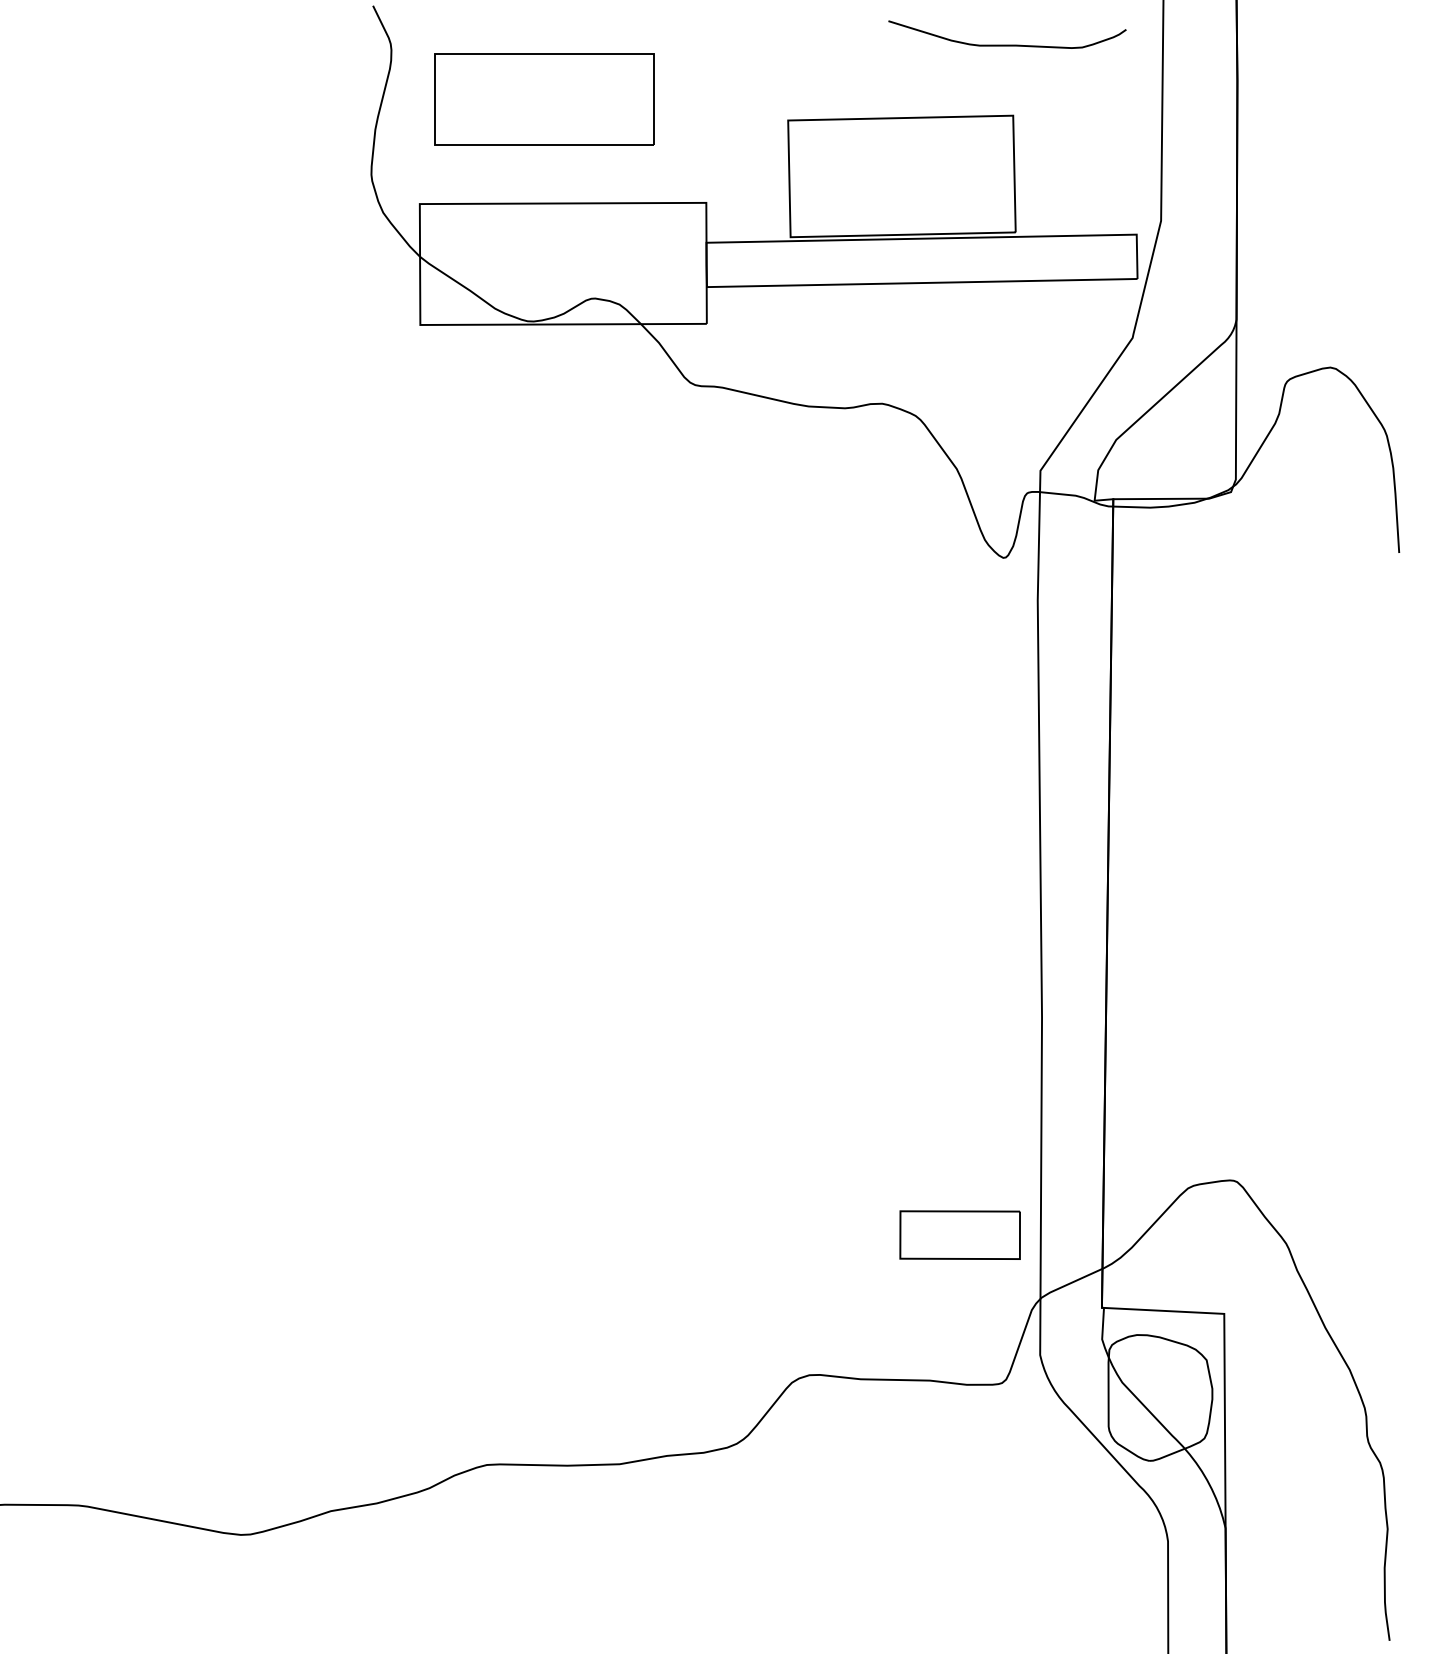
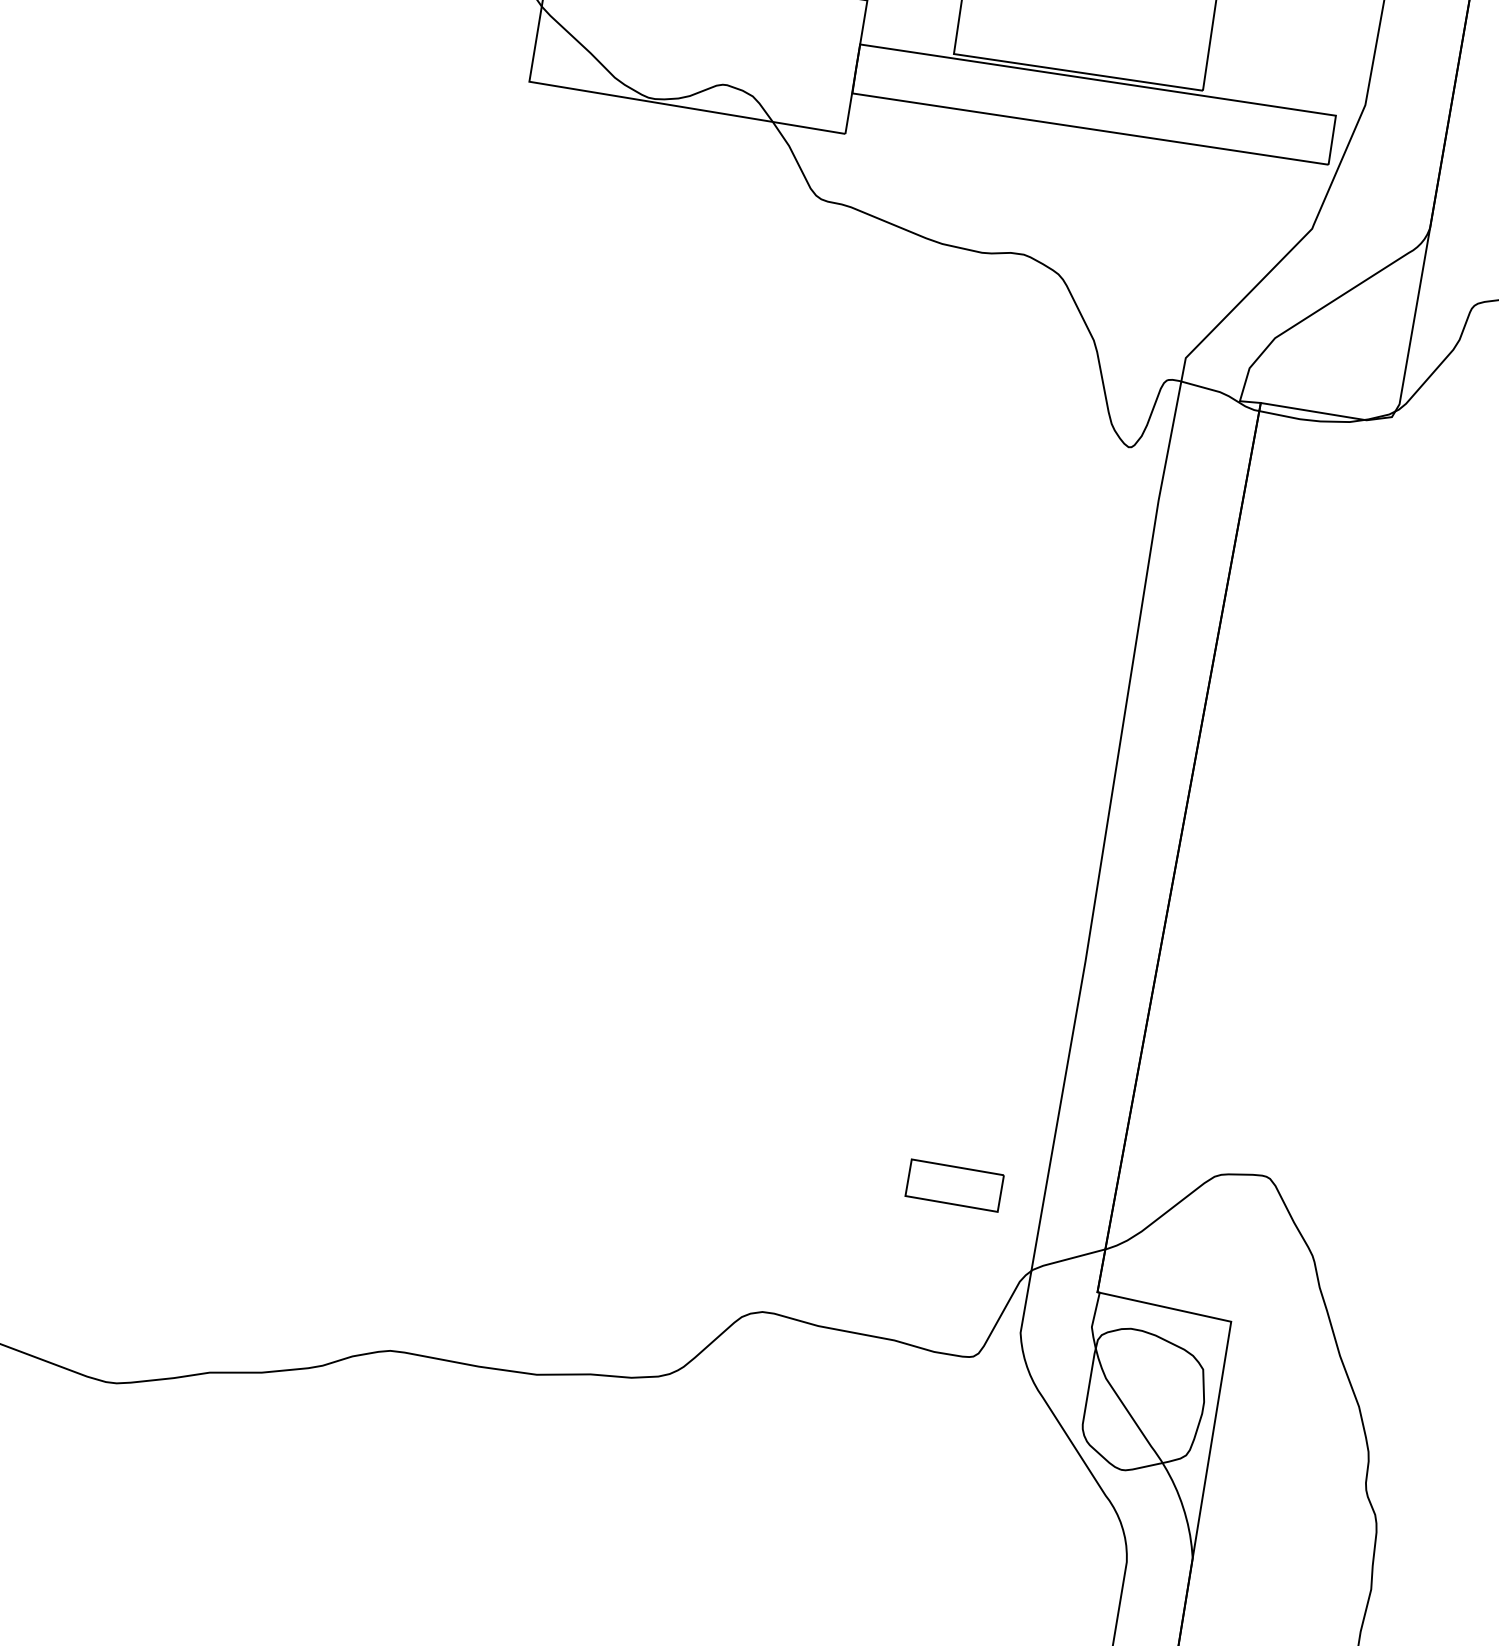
part: (959, 1234) -> (954, 1184), size x0.7

